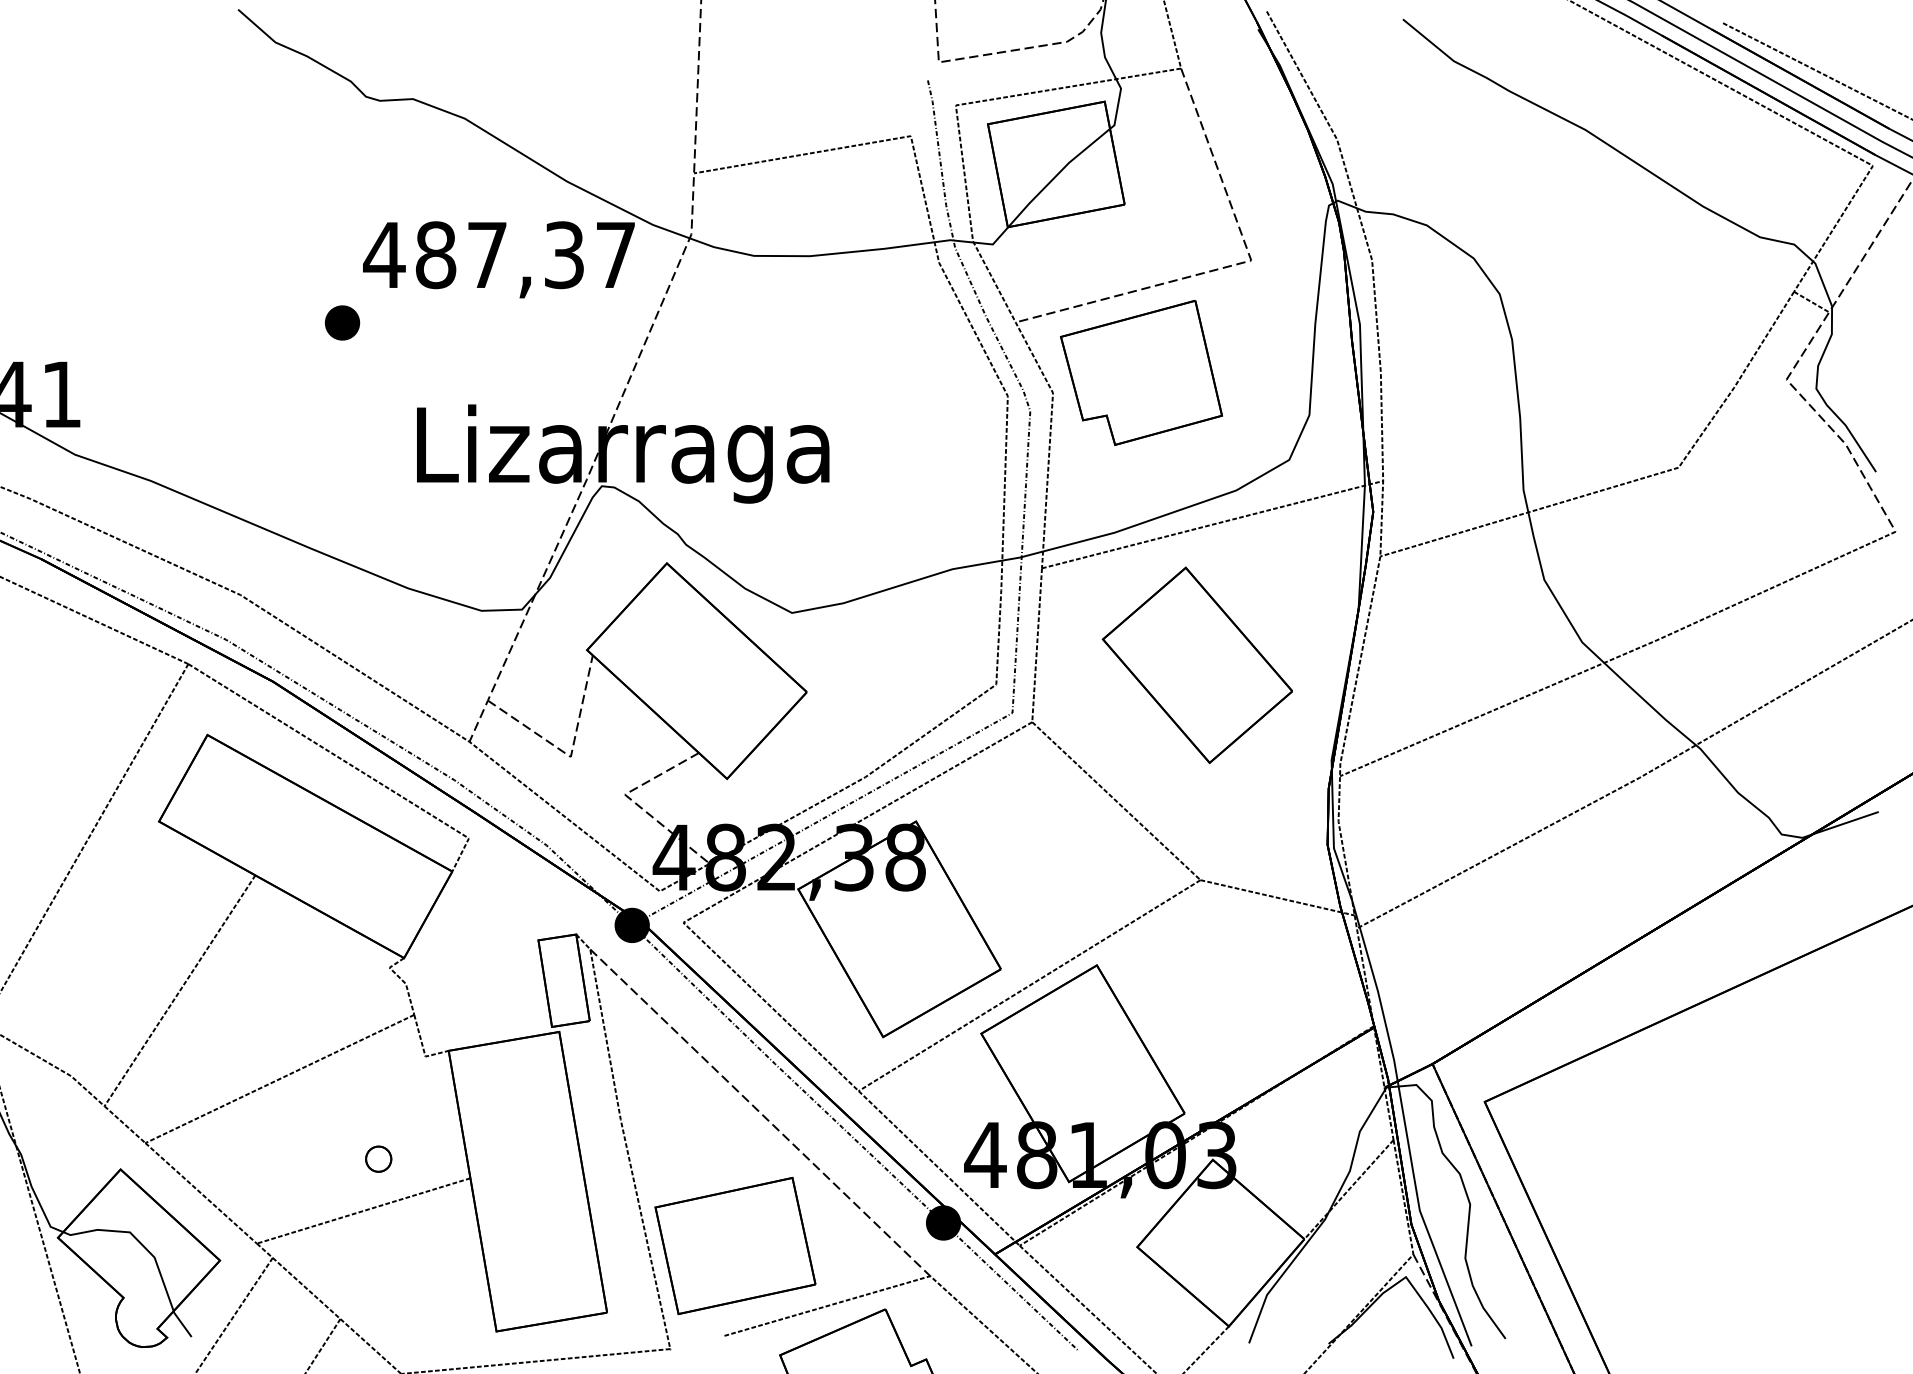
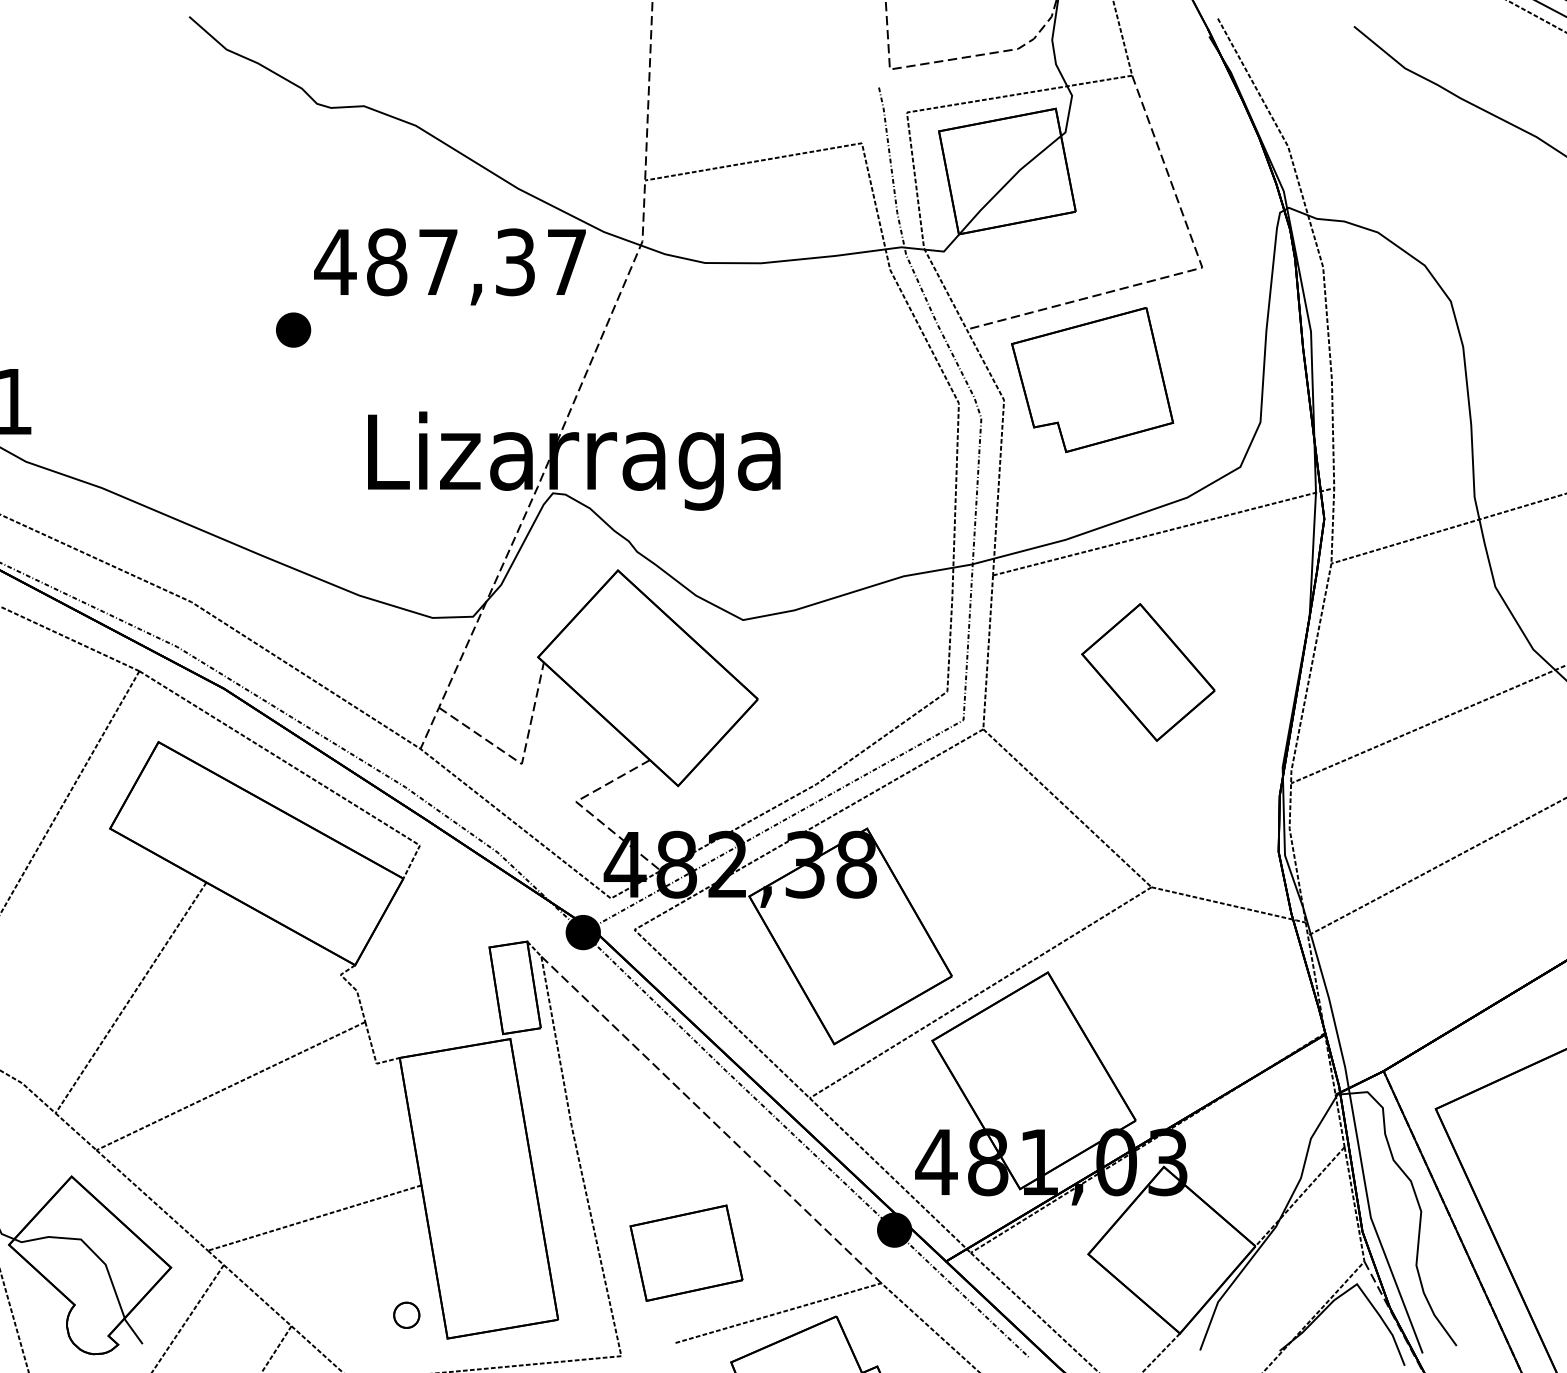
part: (1196, 665) -> (1147, 672), size x0.7
part: (378, 1158) -> (406, 1314), moved
part: (735, 1246) -> (686, 1253), size x0.7

